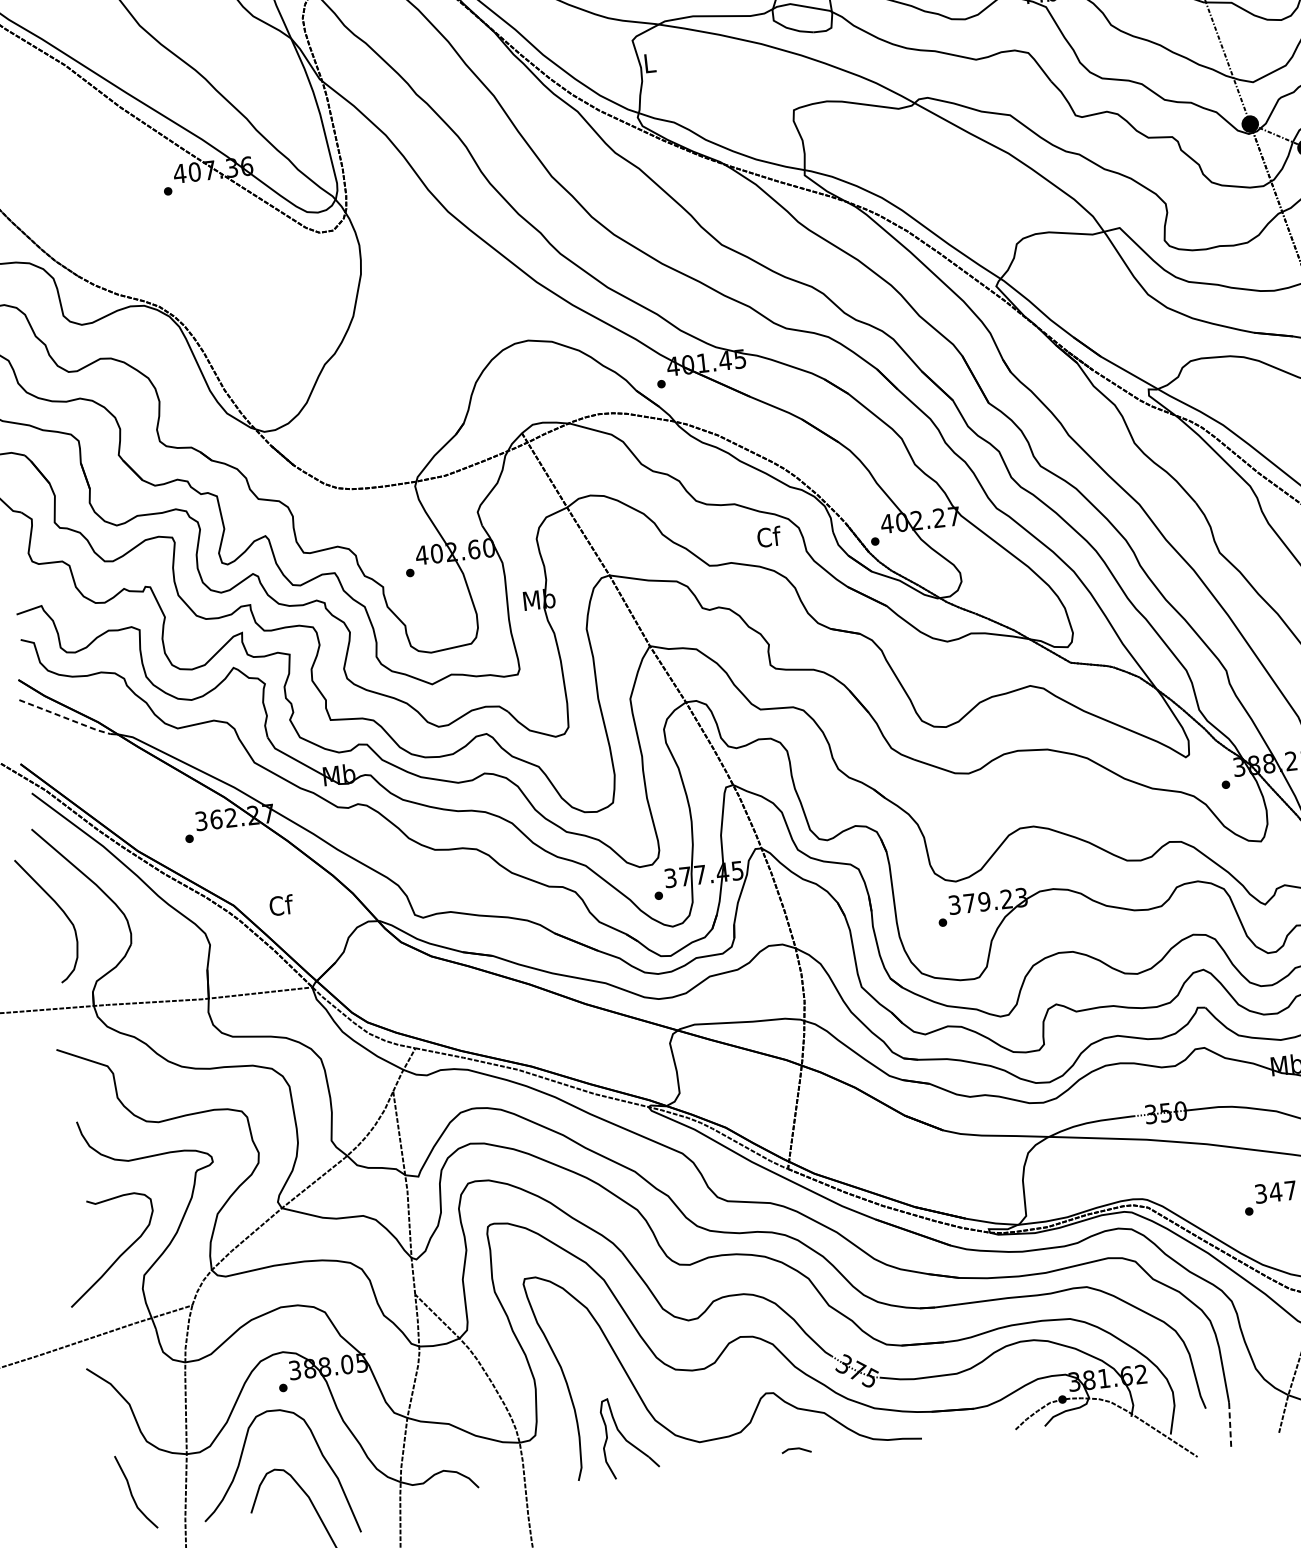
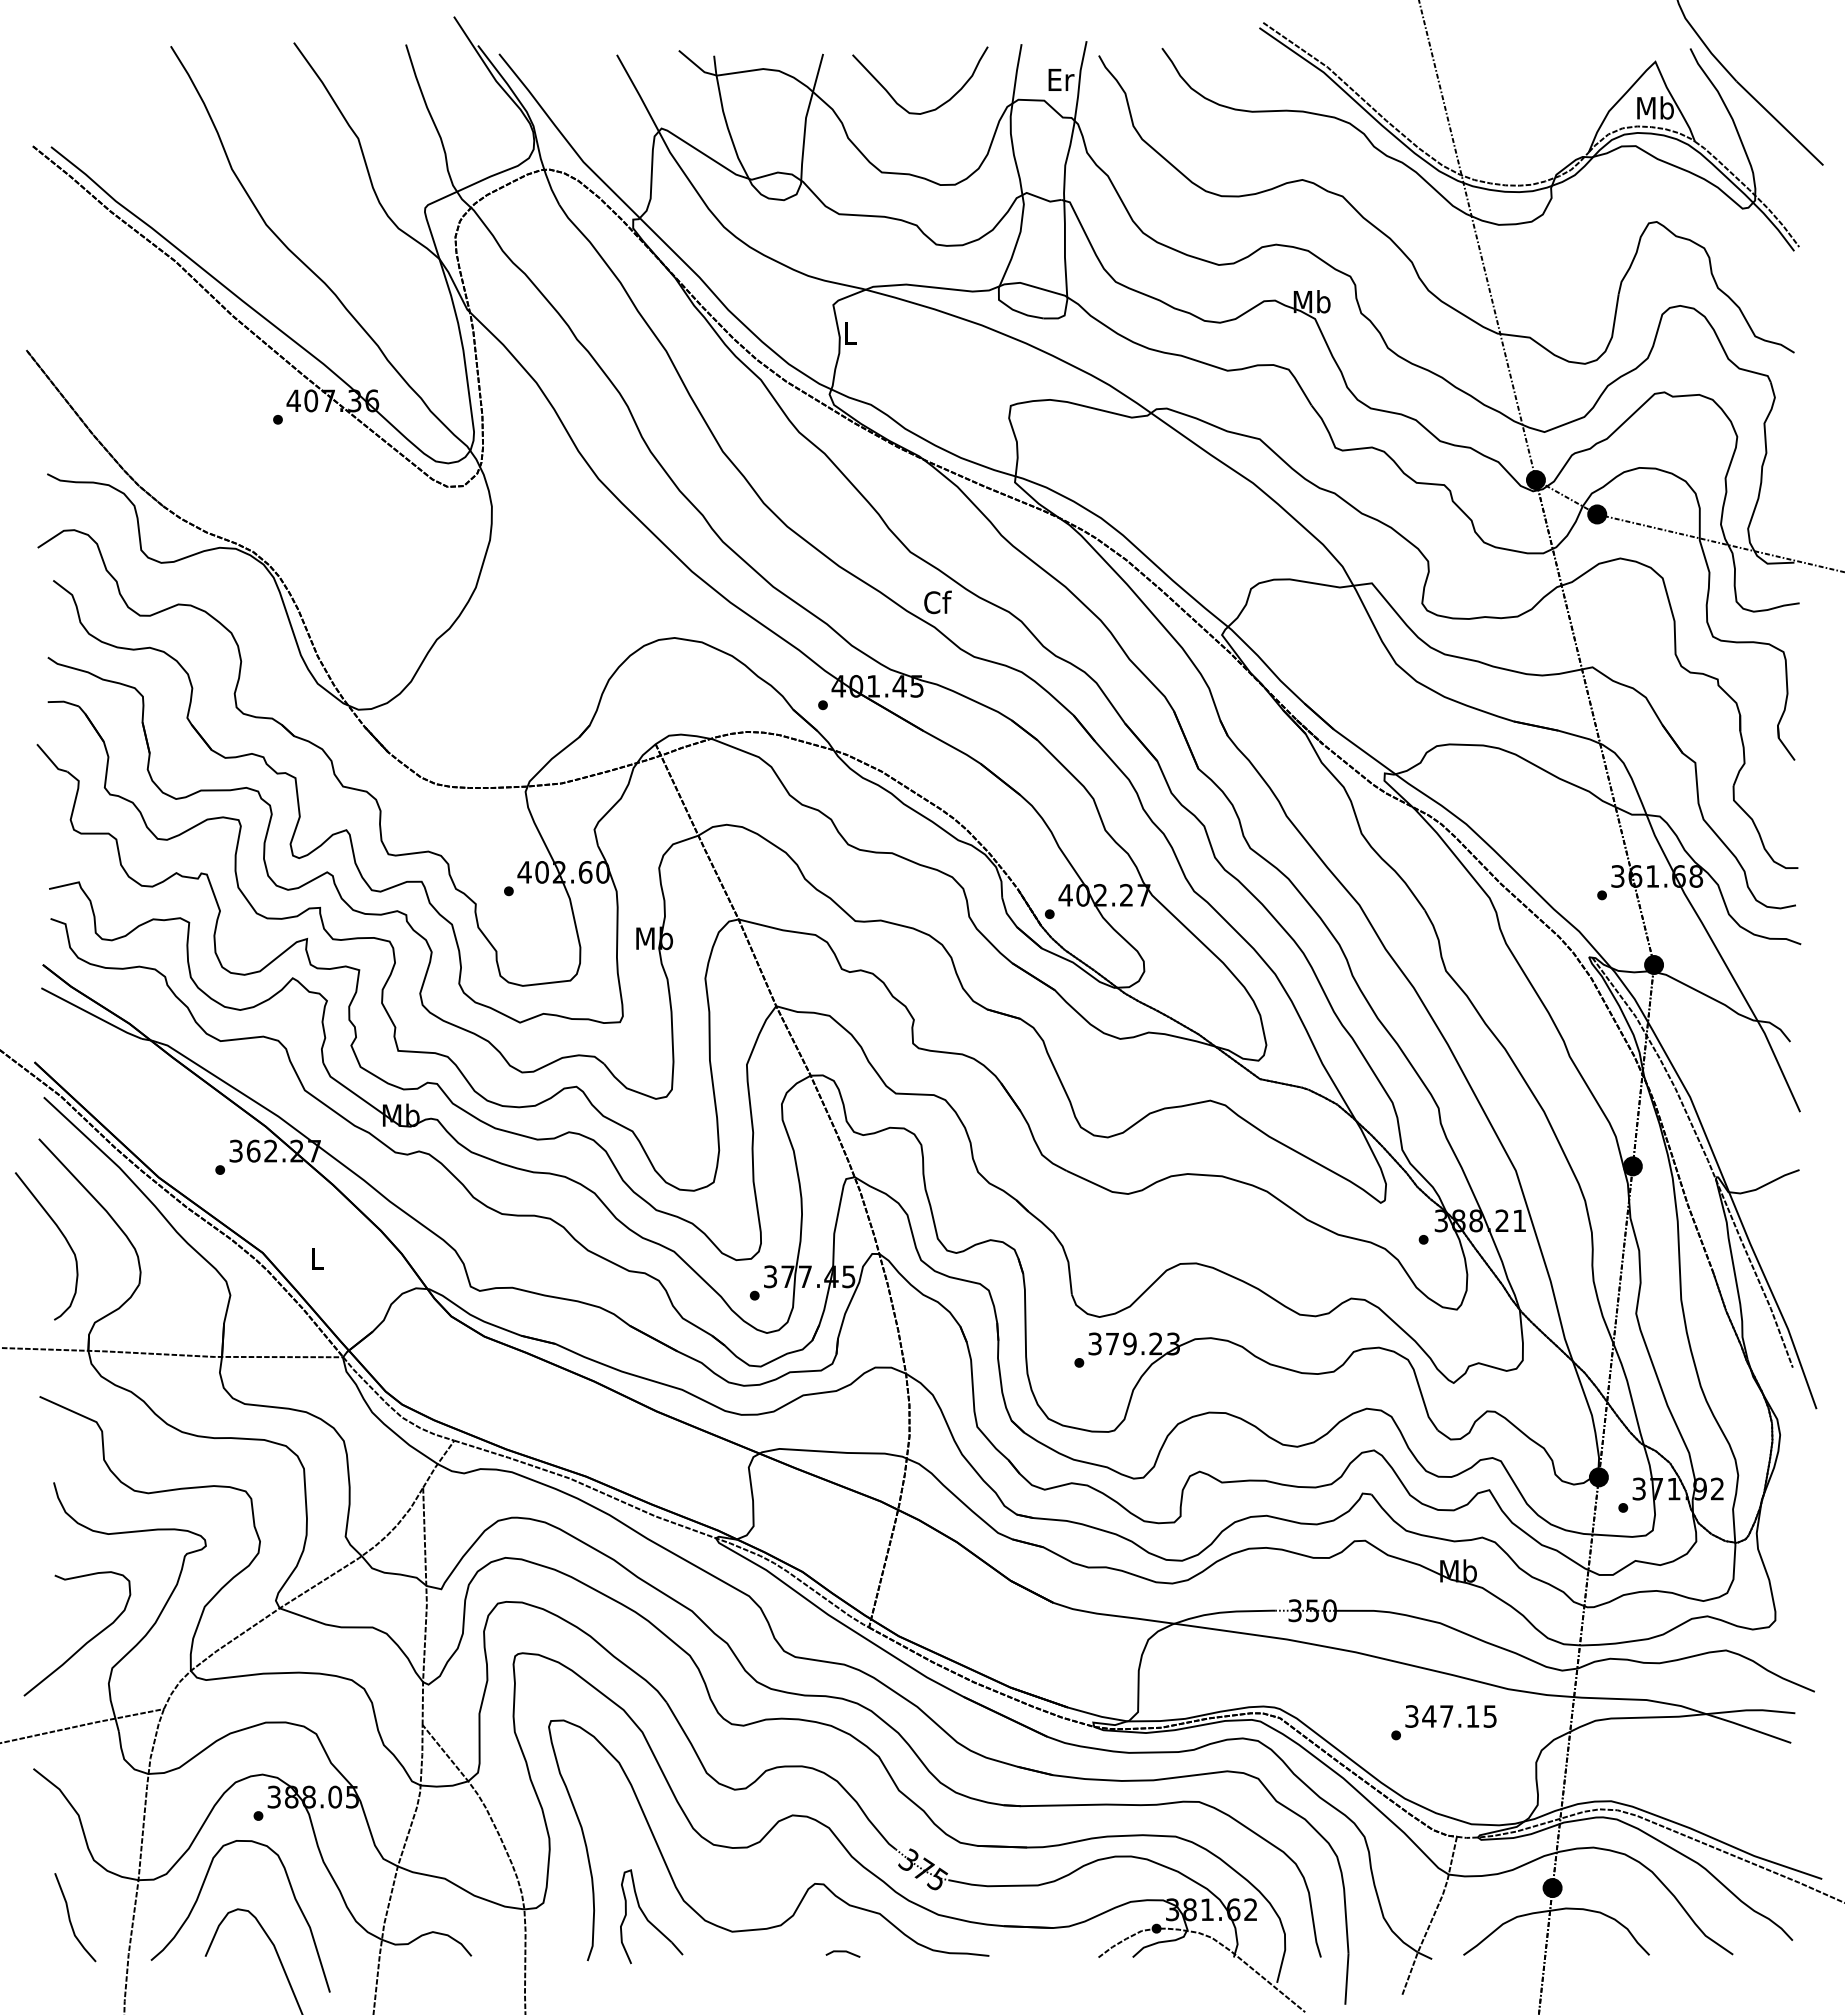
text: (768, 537) -> (937, 602), moved
line: (65, 717) -> (92, 1014), dashed -> solid
text: (281, 905) -> (317, 1258), Cf -> L
line: (1229, 1425) -> (1346, 1979), dashed -> solid

